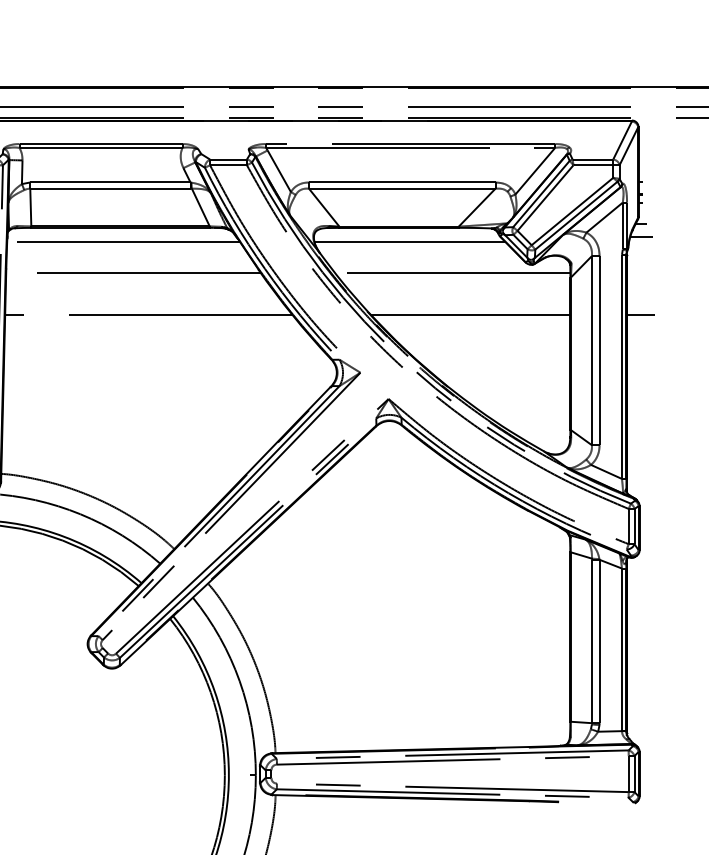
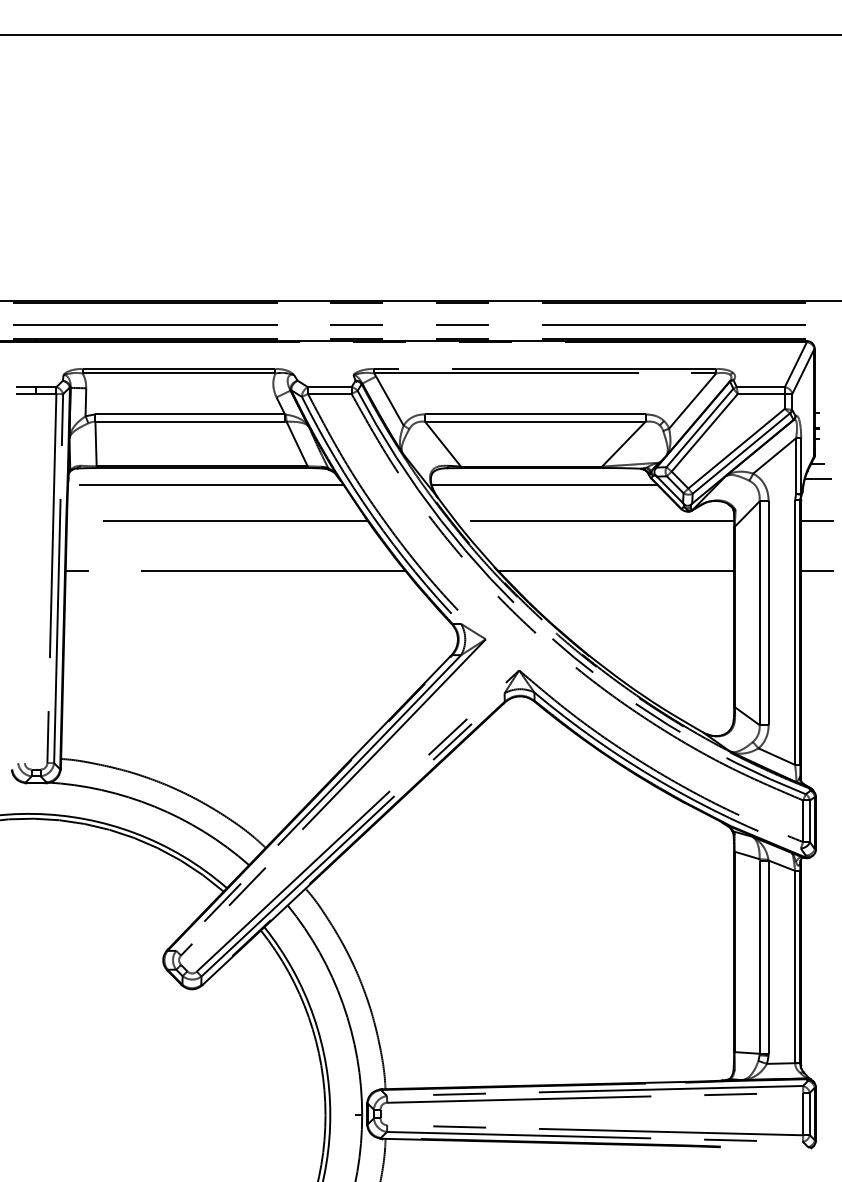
line: (640, 273) -> (817, 521), added

